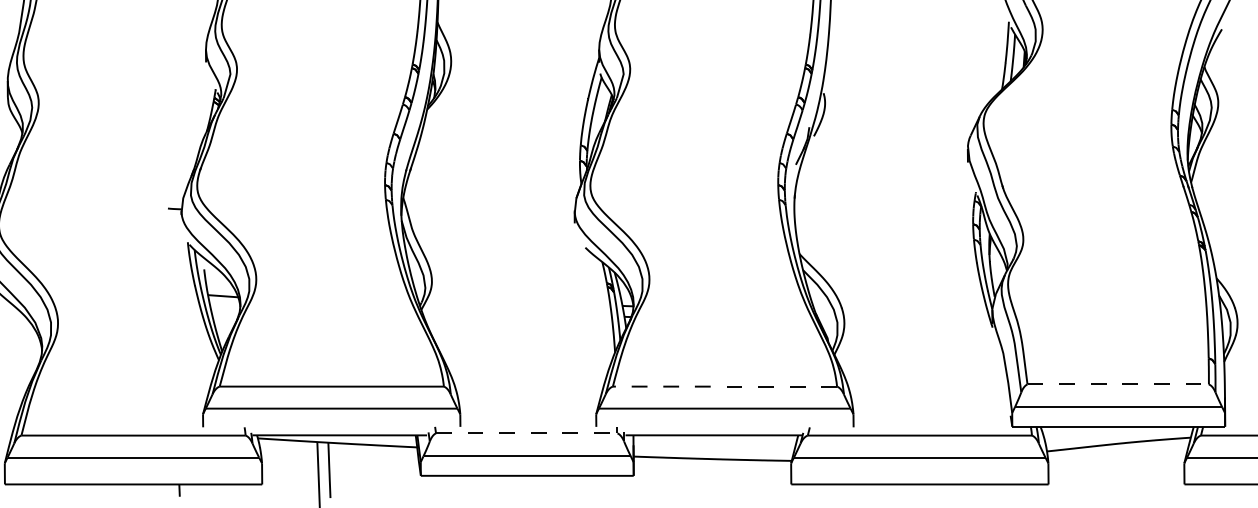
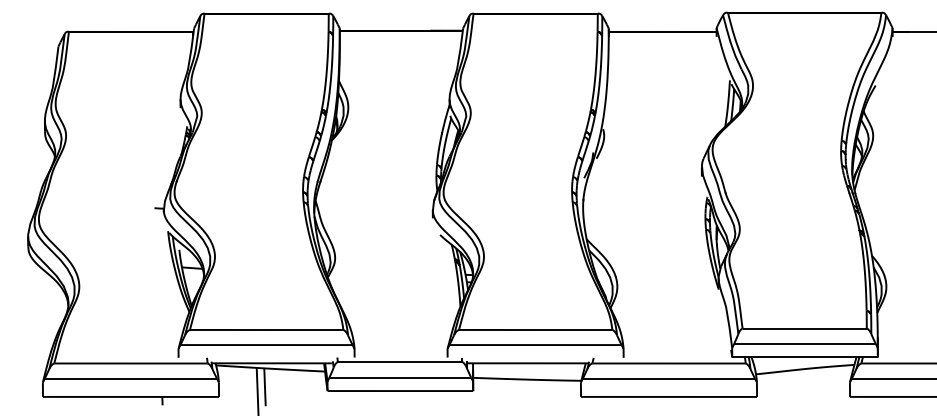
line: (1117, 384) -> (804, 328), dashed -> solid
line: (724, 387) -> (535, 330), dashed -> solid
line: (527, 434) -> (400, 362), dashed -> solid

